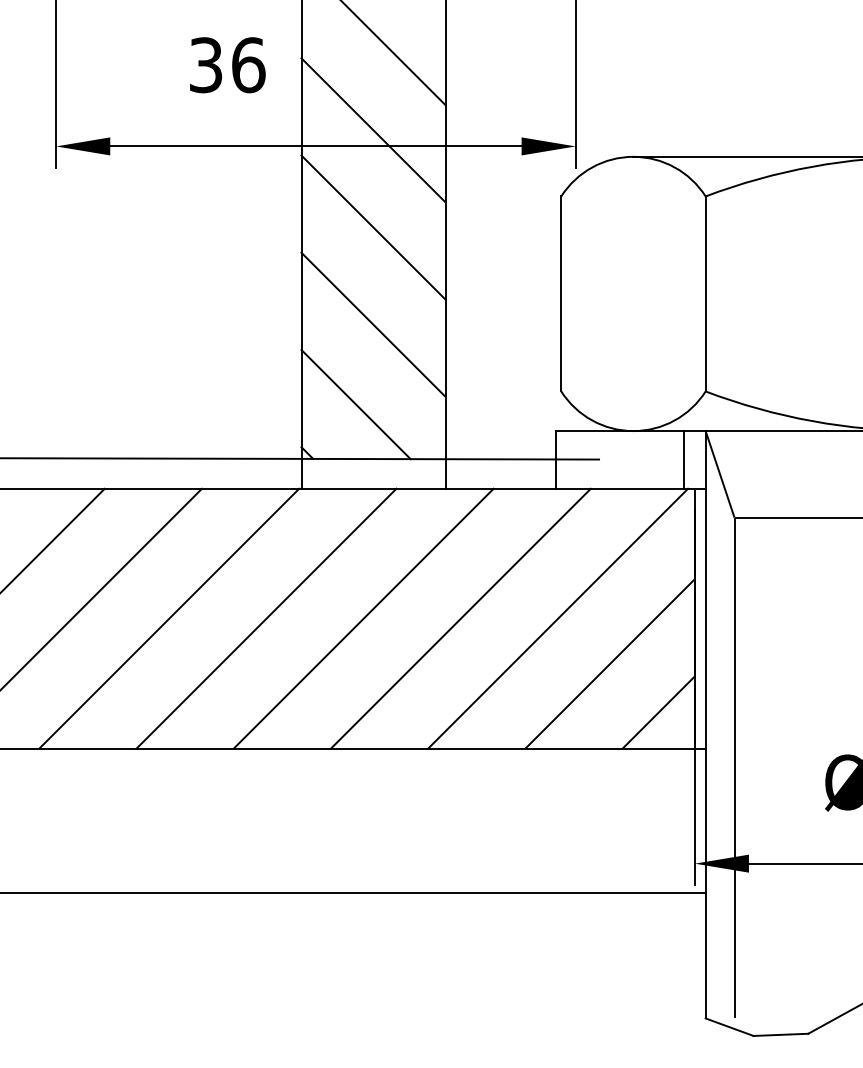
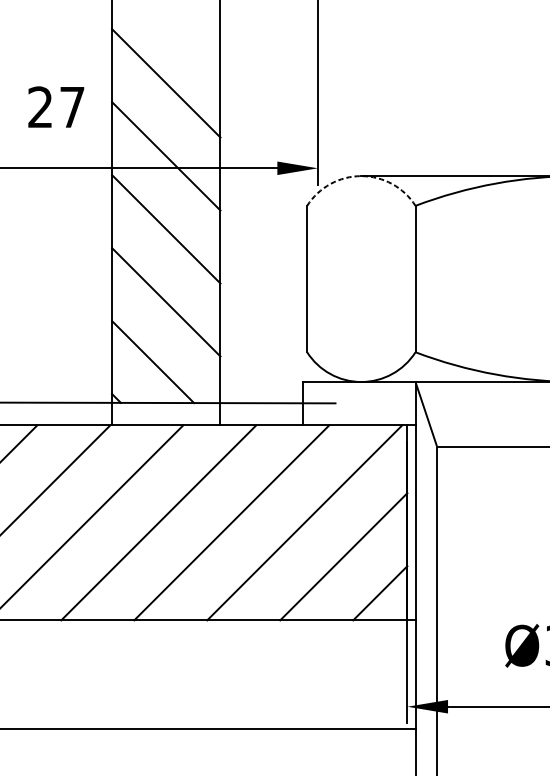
text: (227, 65) -> (56, 107), 36 -> 27
arc: (633, 156) -> (361, 175), solid -> dashed
line: (684, 459) -> (399, 403), removed

